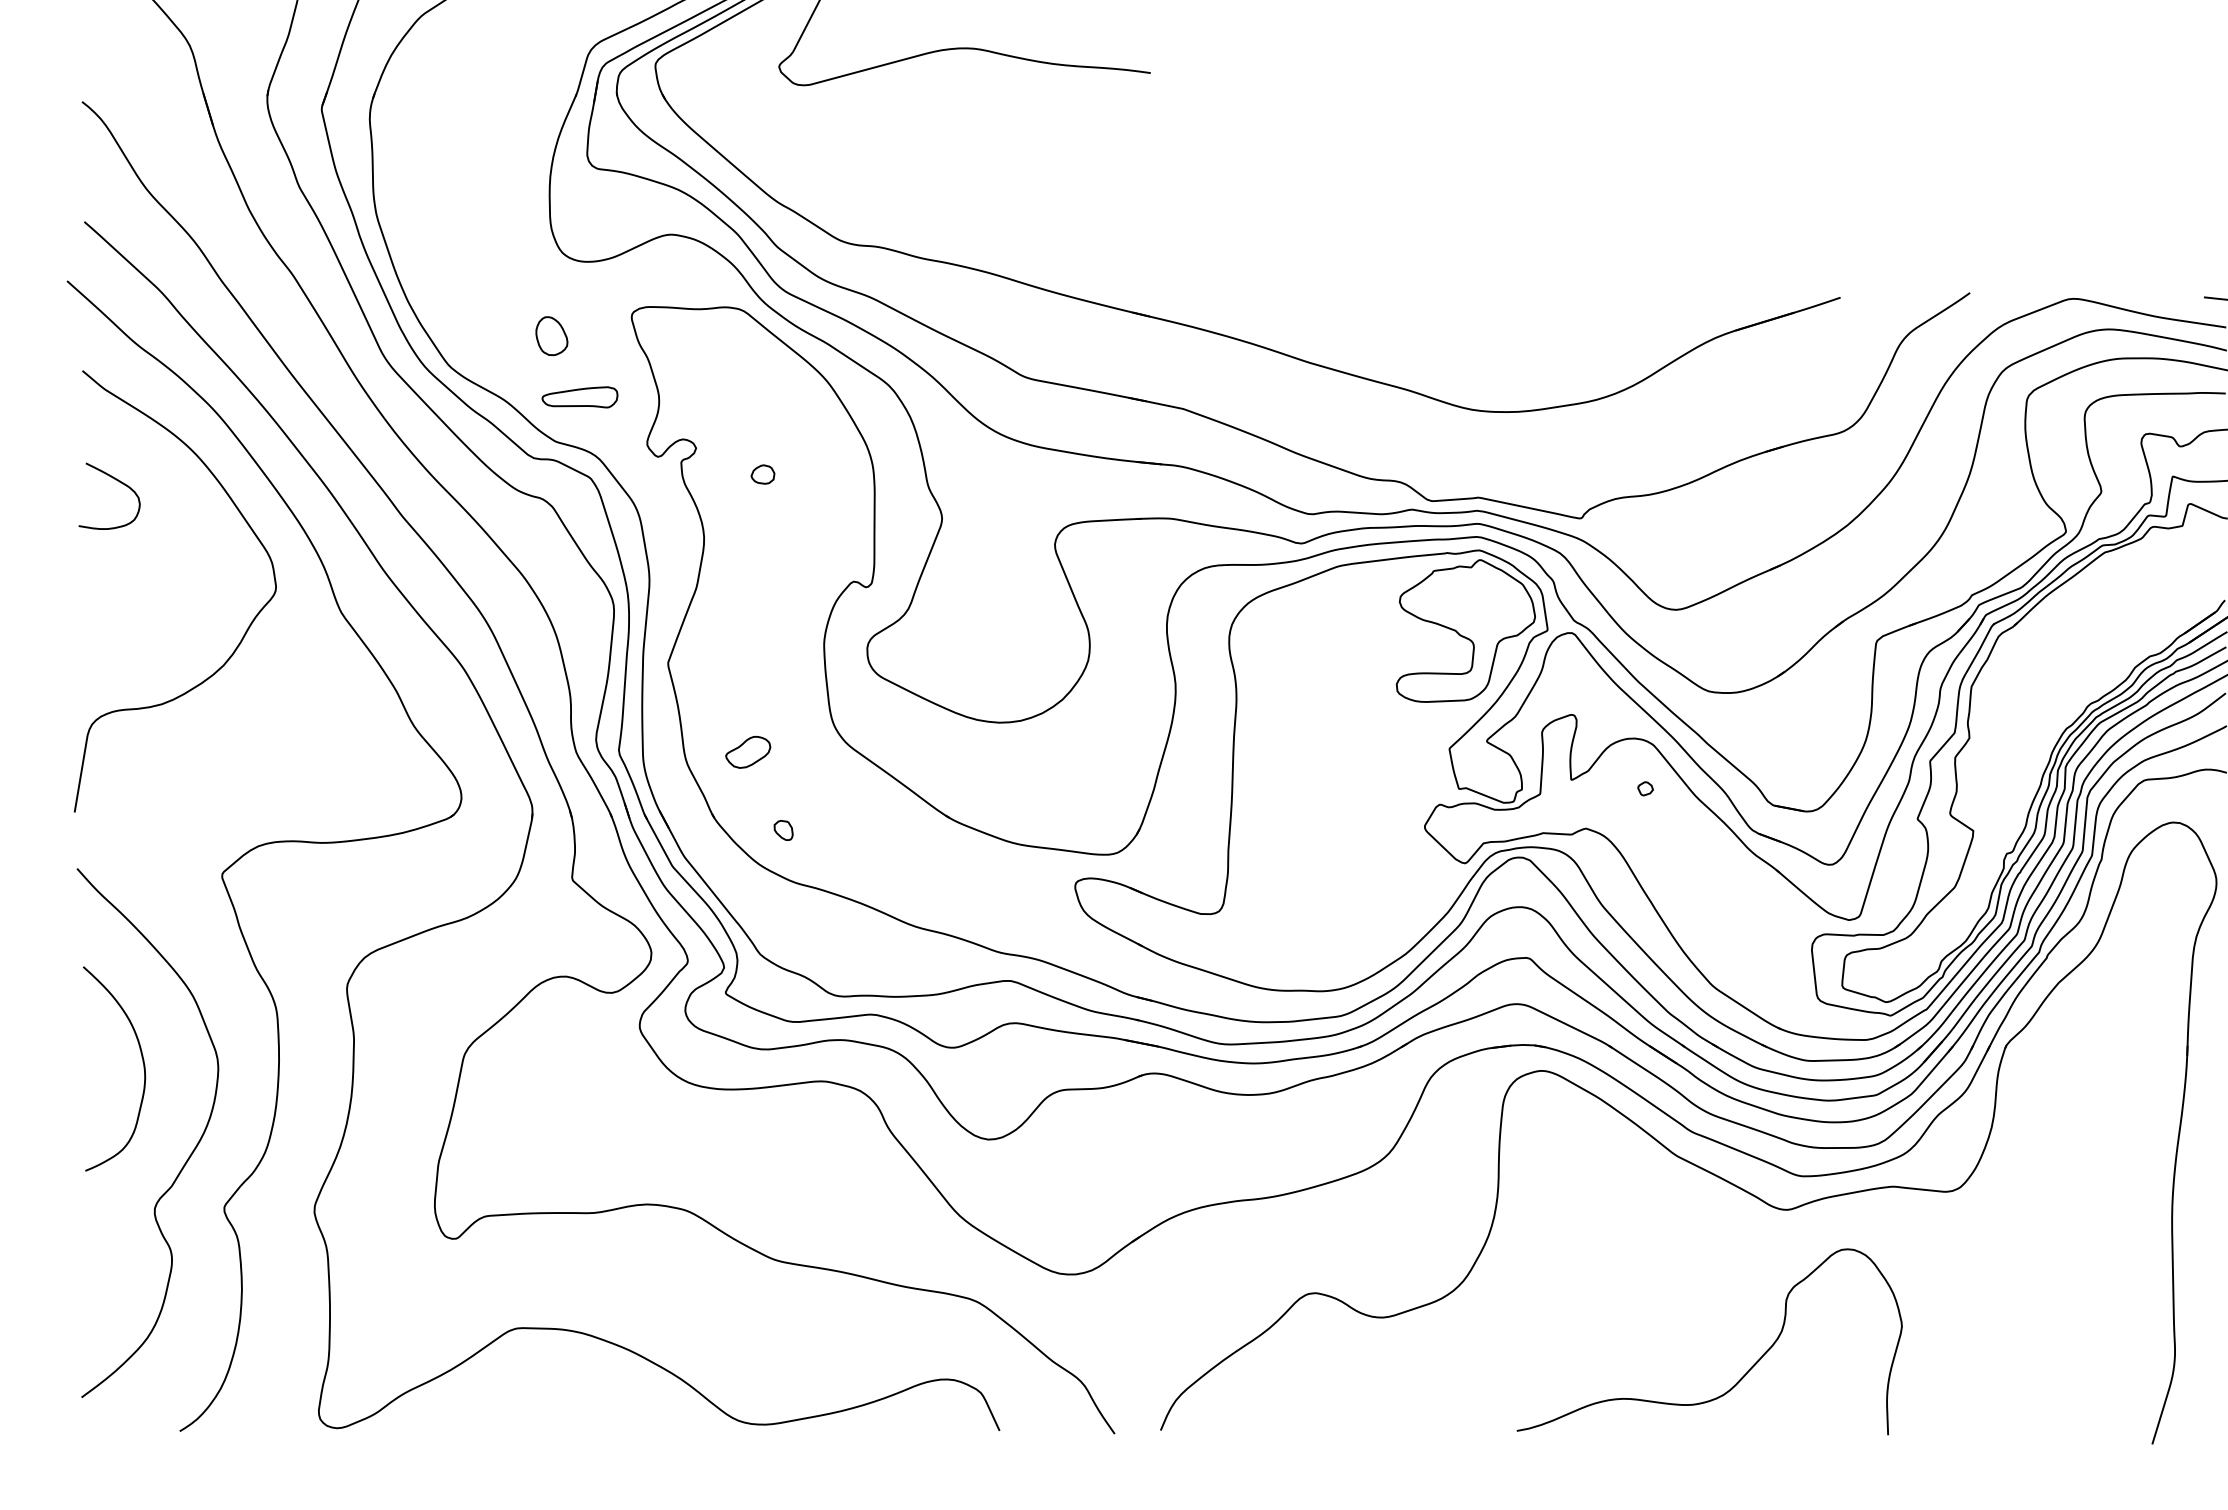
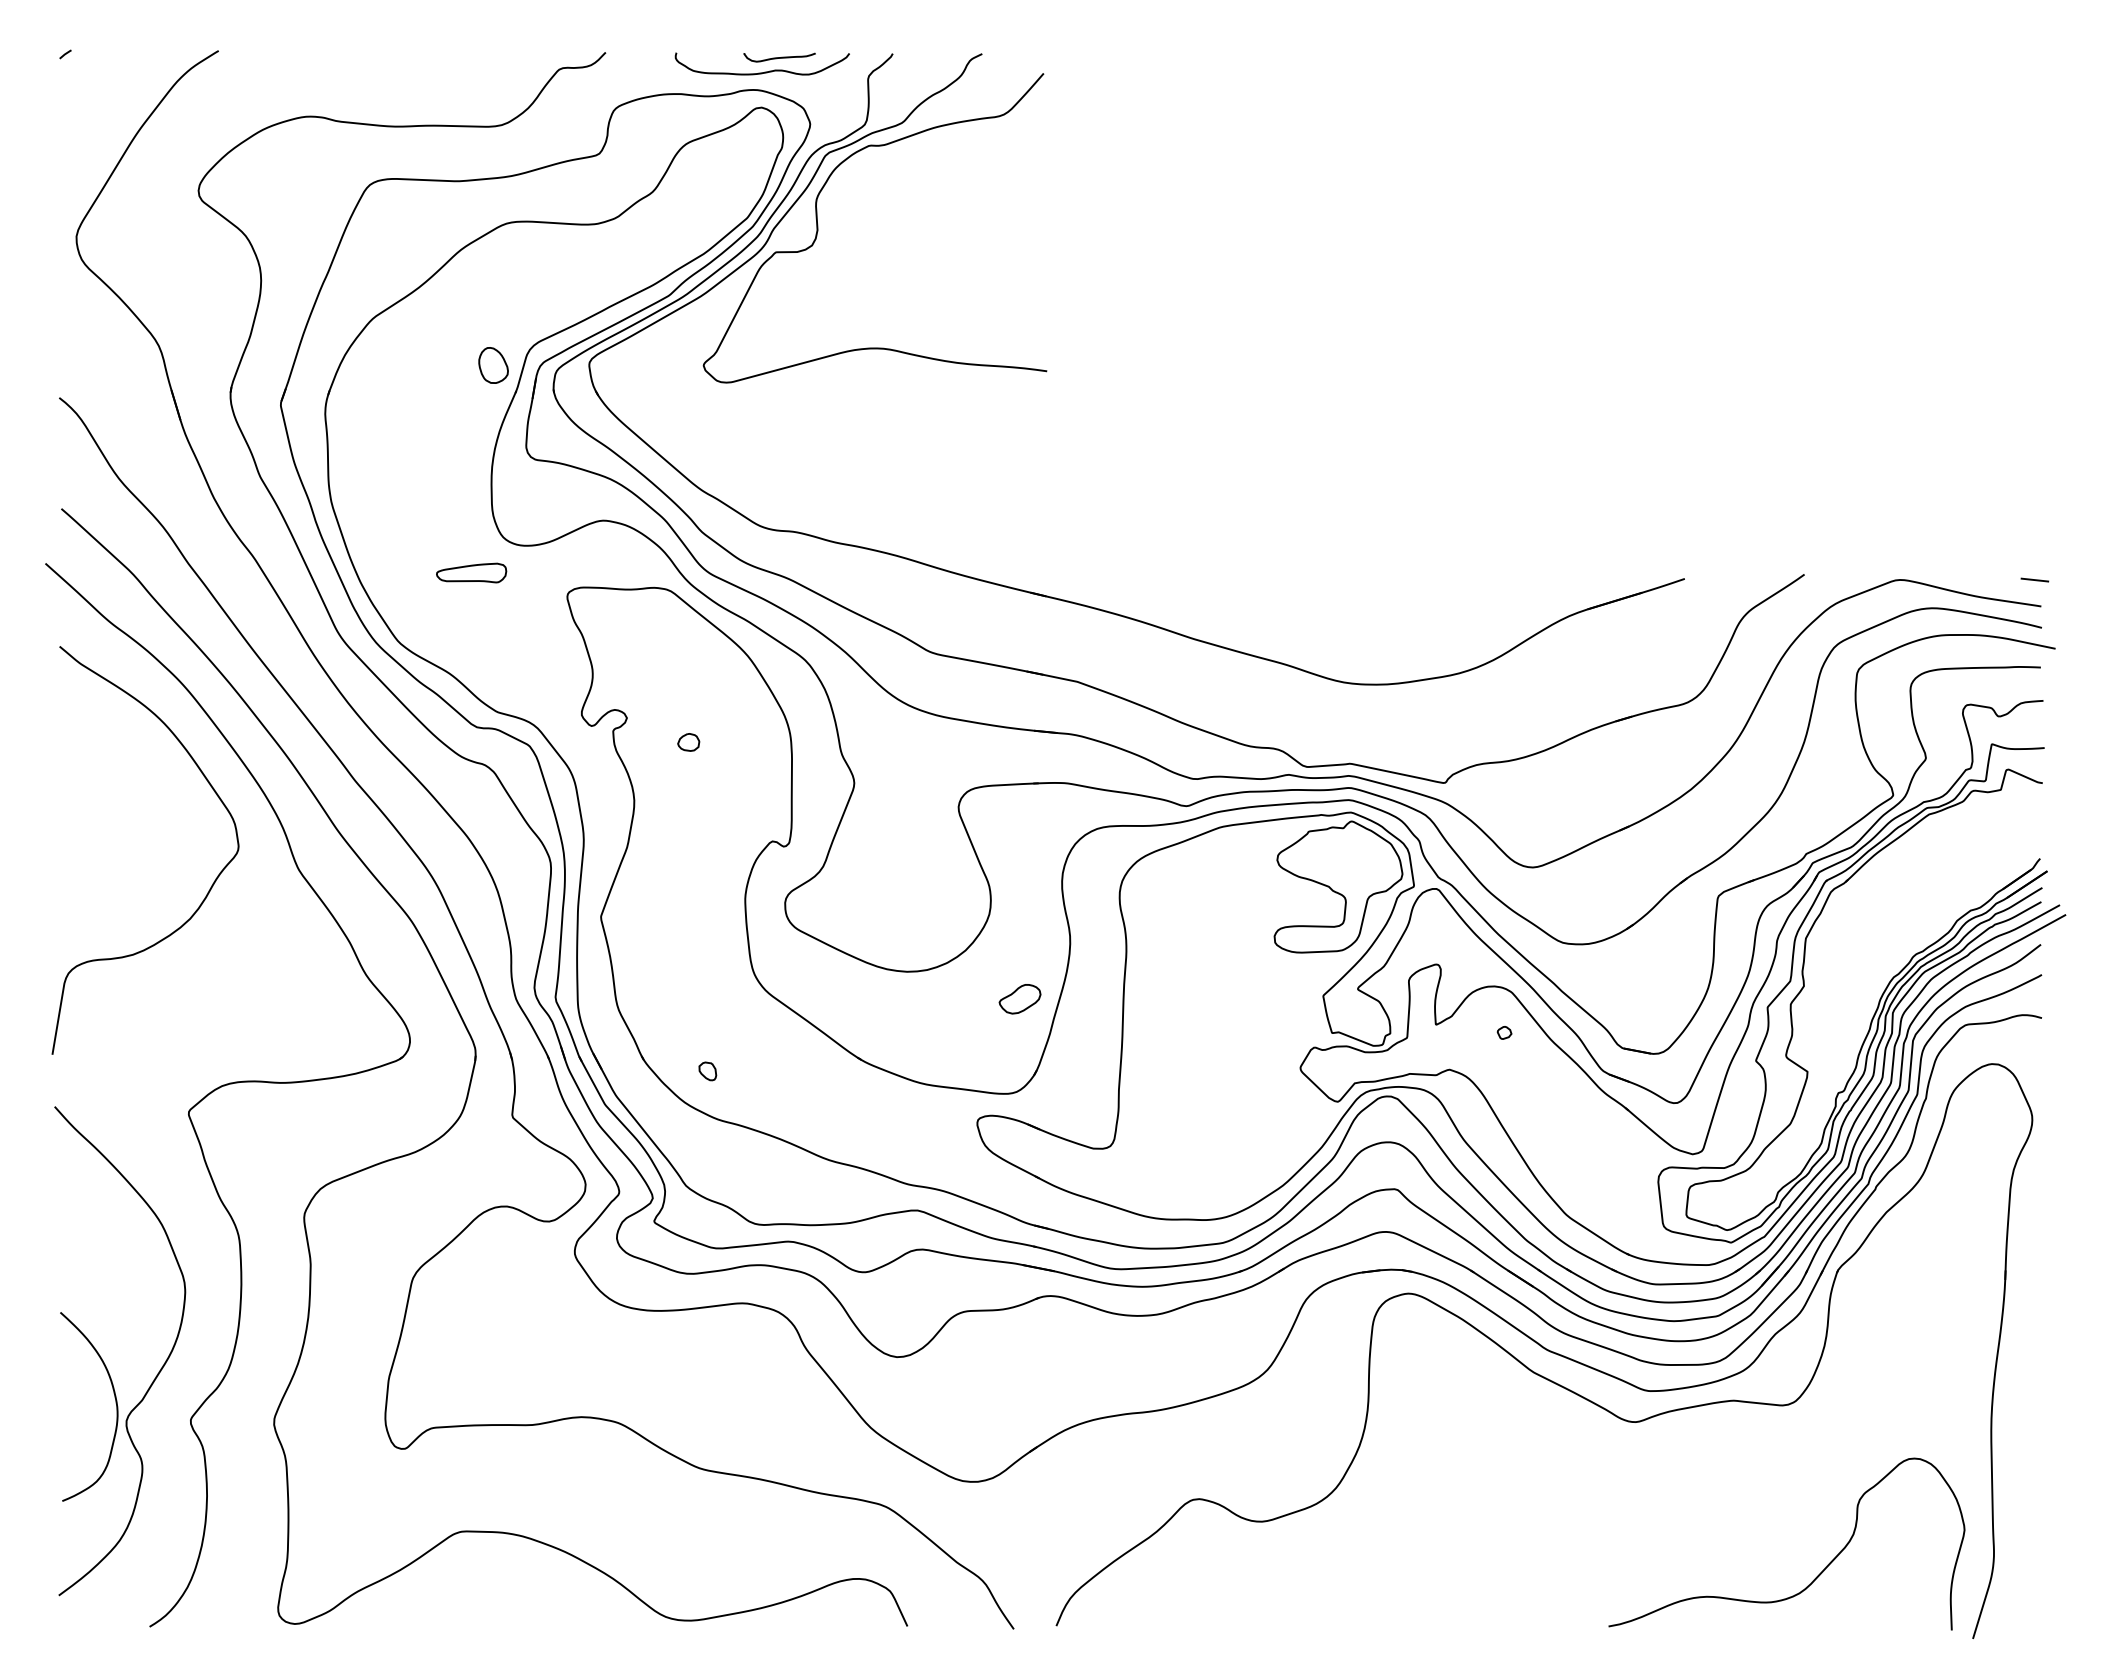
part: (551, 336) -> (493, 365), moved
part: (579, 396) -> (471, 572), moved
curve: (120, 483) -> (94, 750), removed
part: (747, 752) -> (1019, 999), moved
curve: (142, 1065) -> (115, 1403), moved
curve: (1743, 1374) -> (1818, 1574), moved

